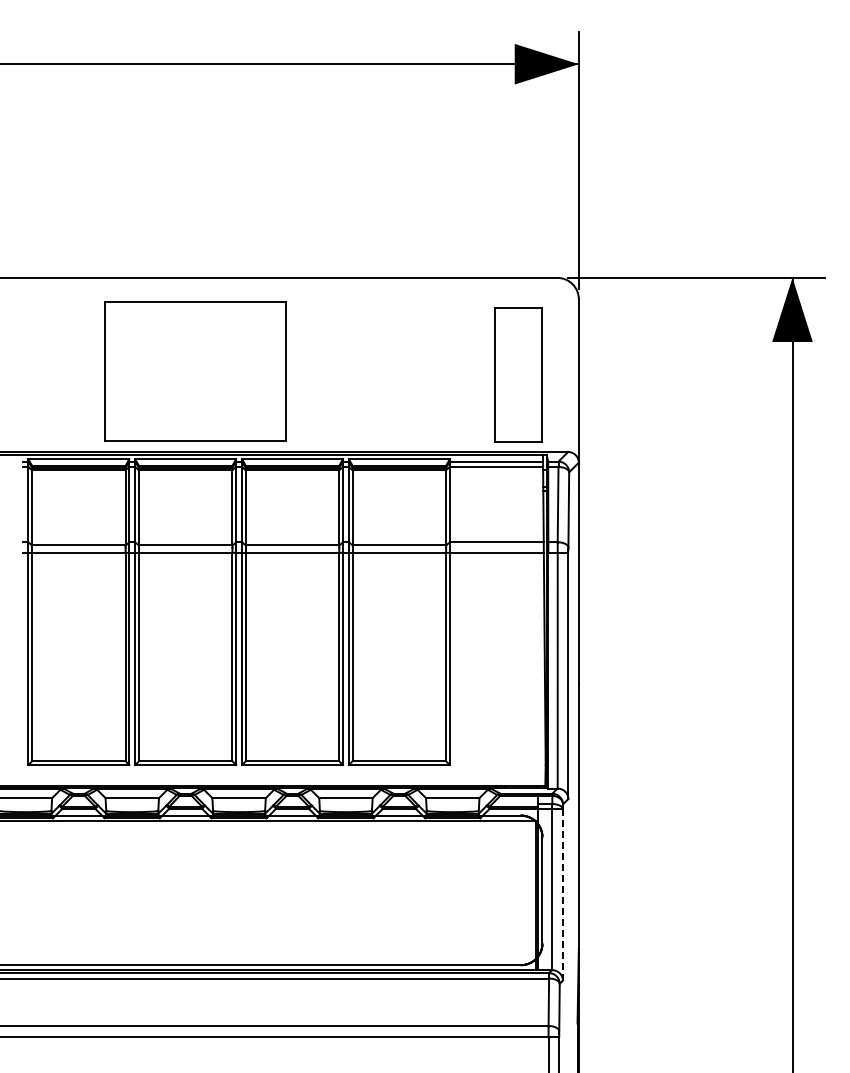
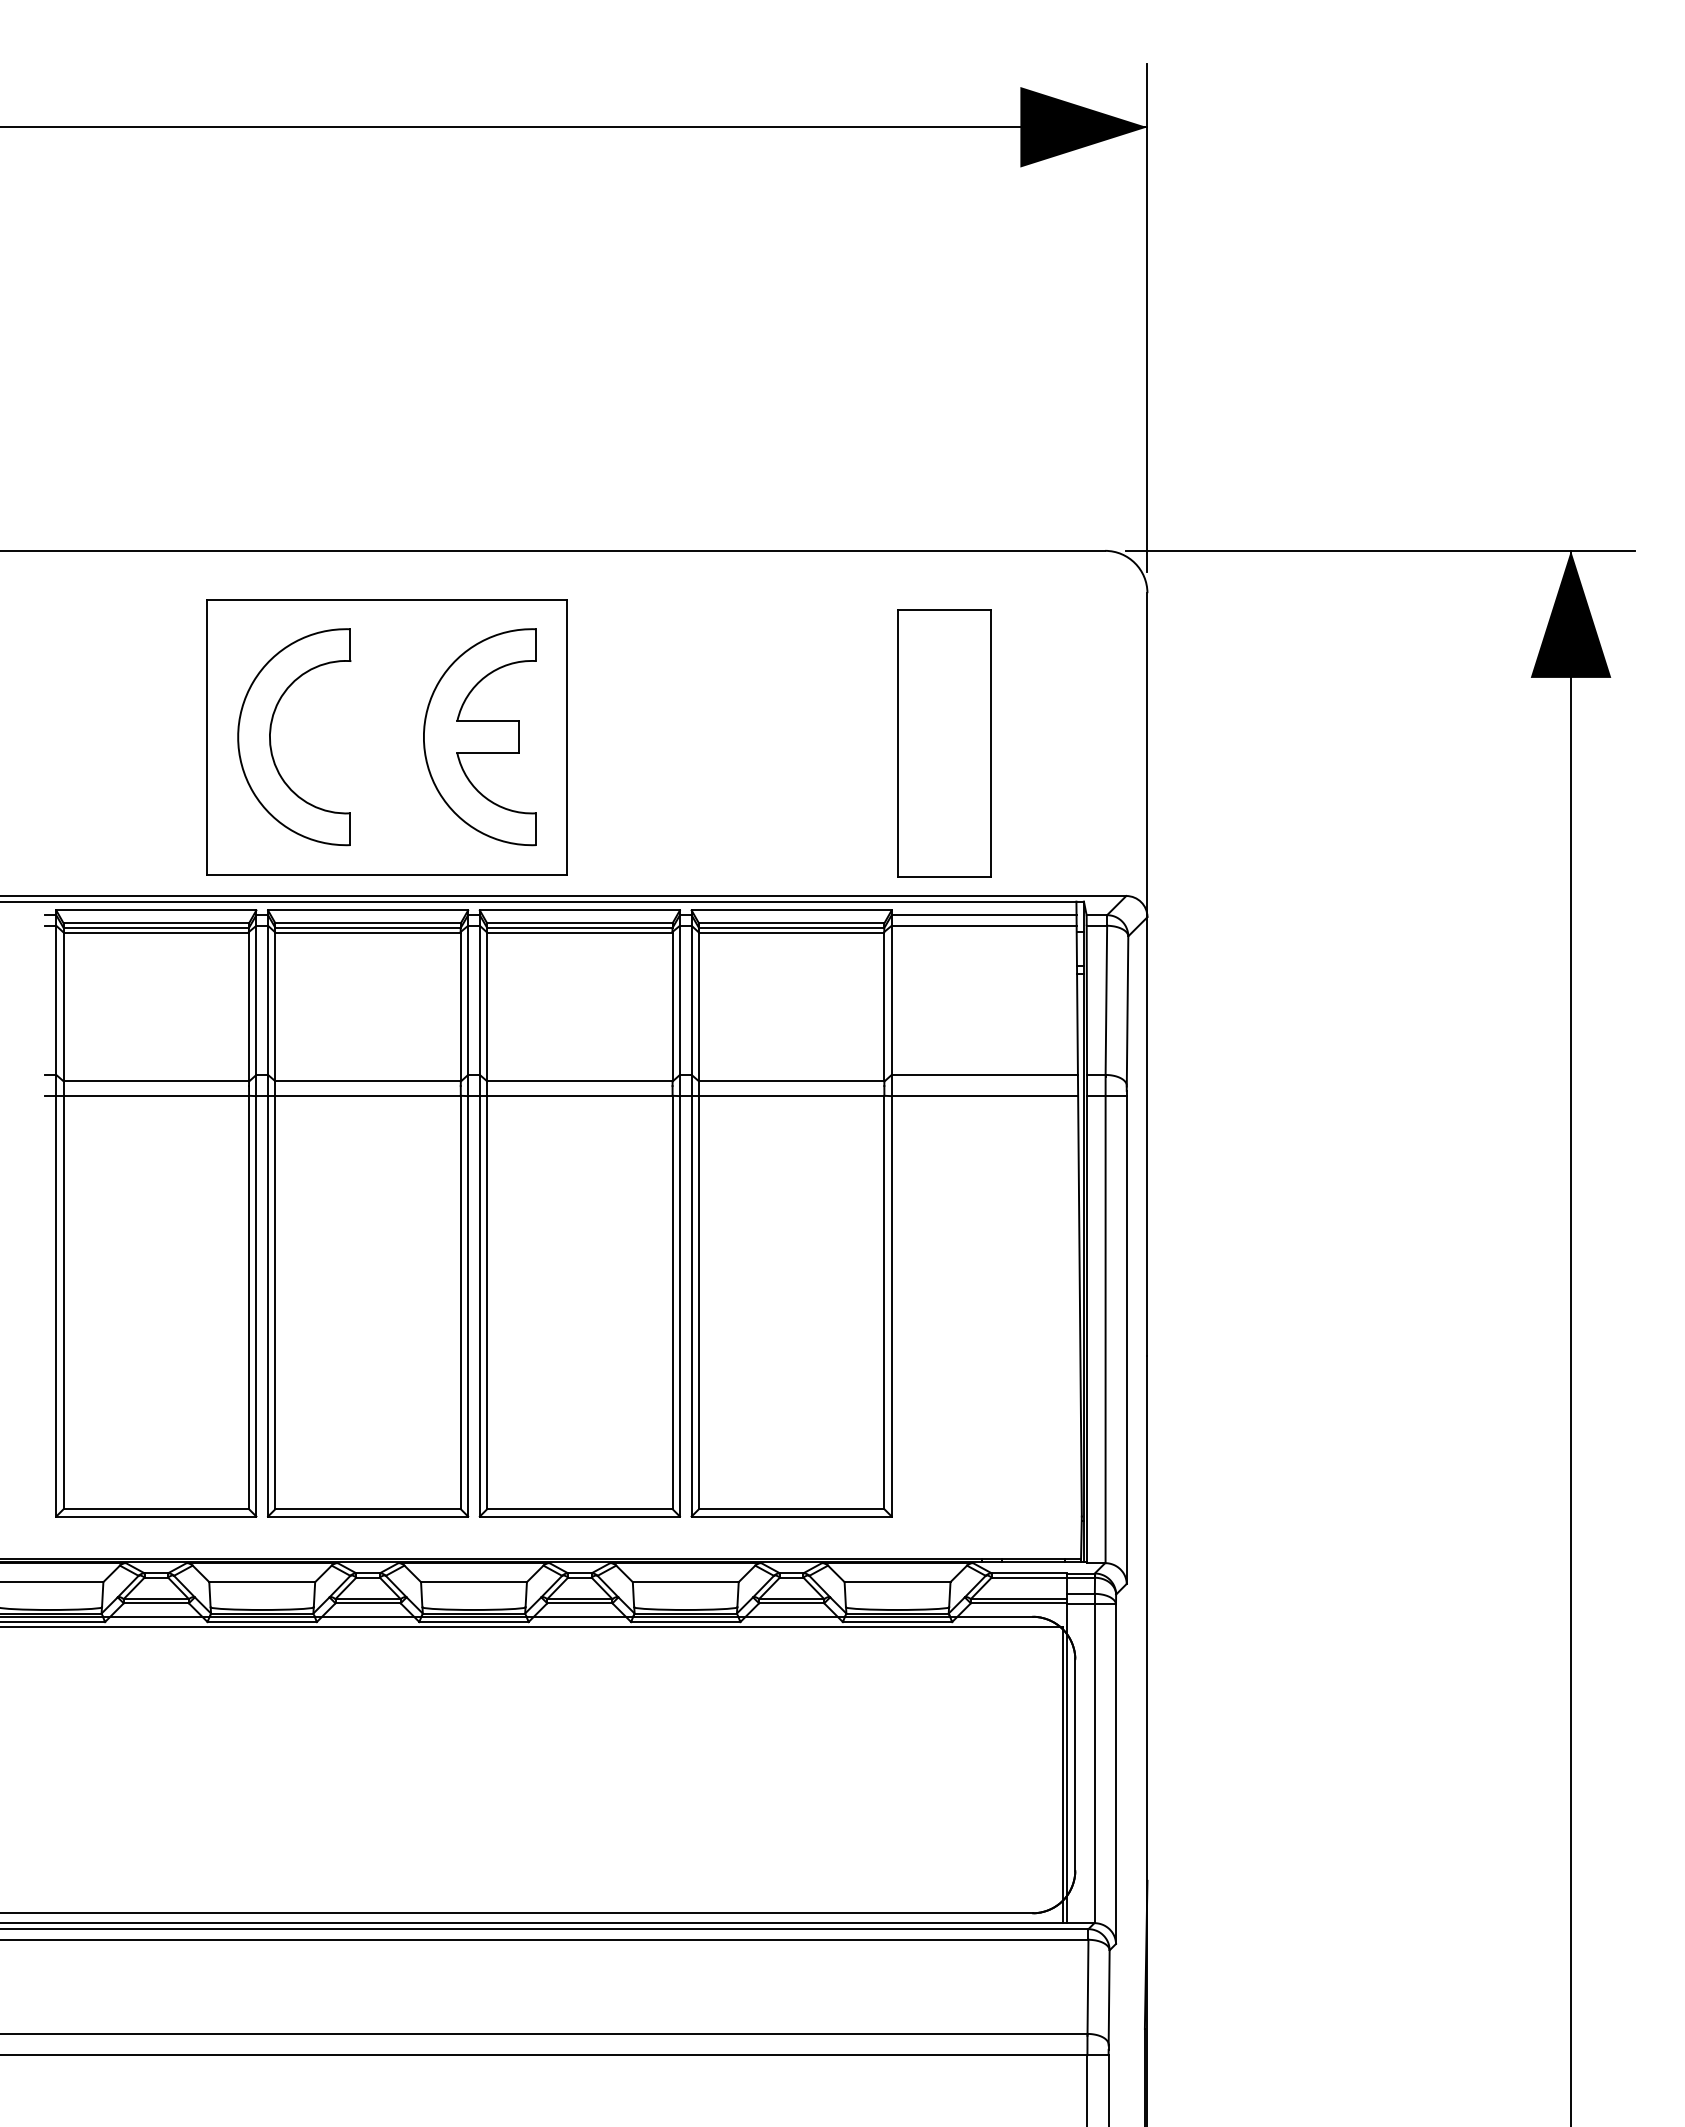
part: (137, 371) -> (272, 736), added
part: (241, 371) -> (478, 736), added
part: (518, 374) -> (944, 742), moved
line: (562, 895) -> (1115, 1775), dashed -> solid

